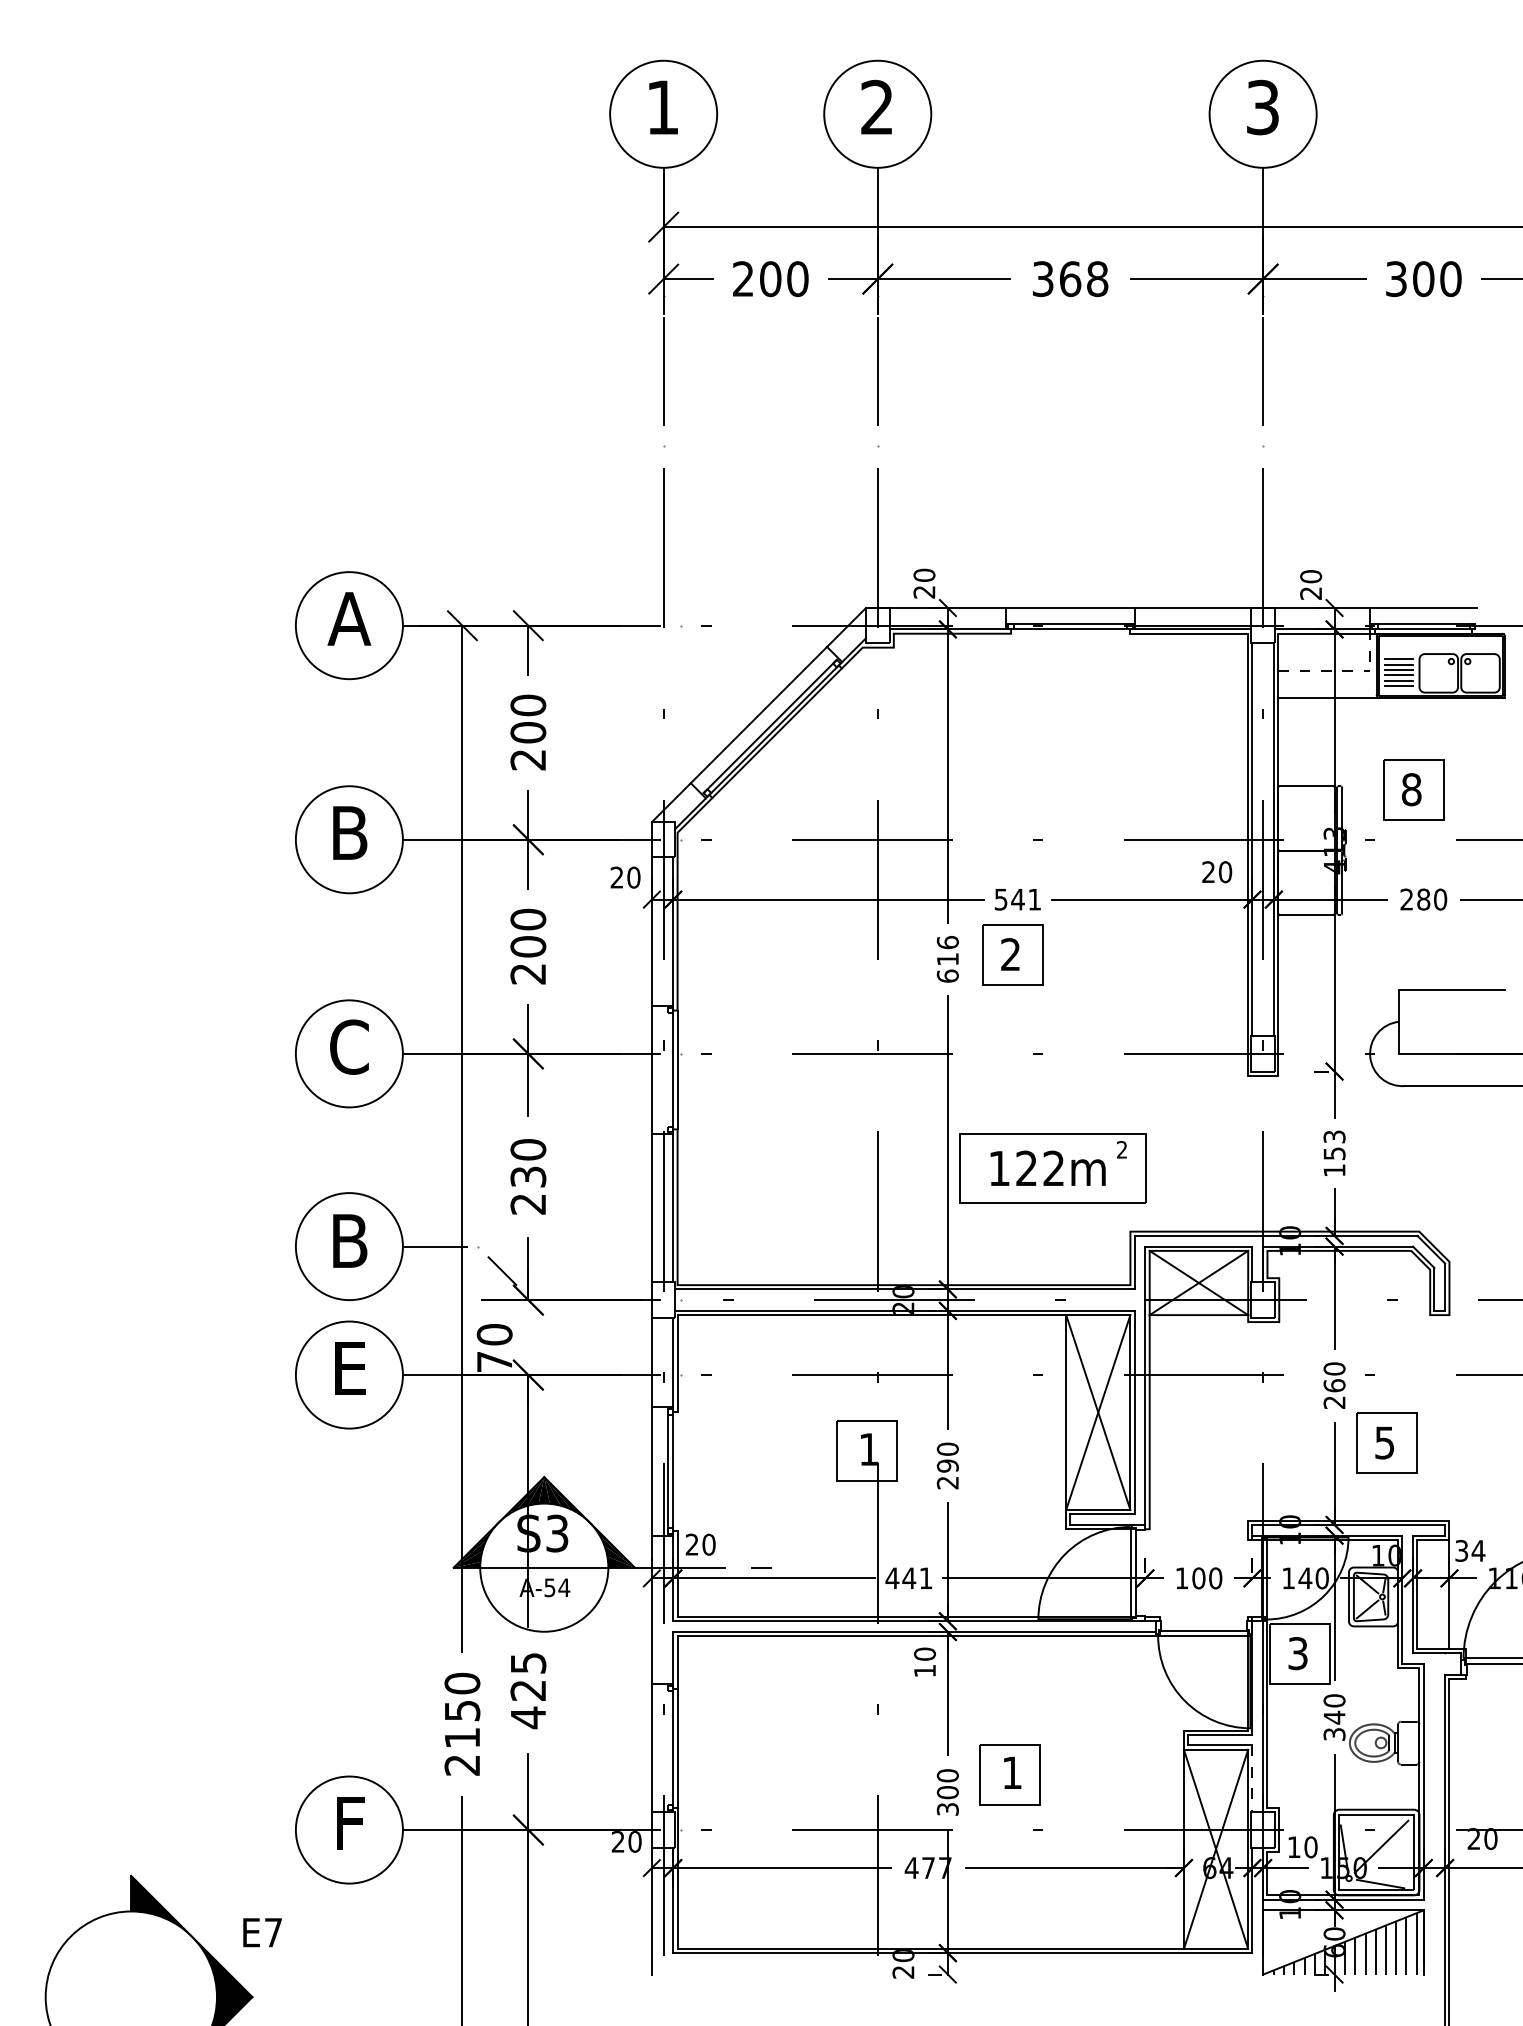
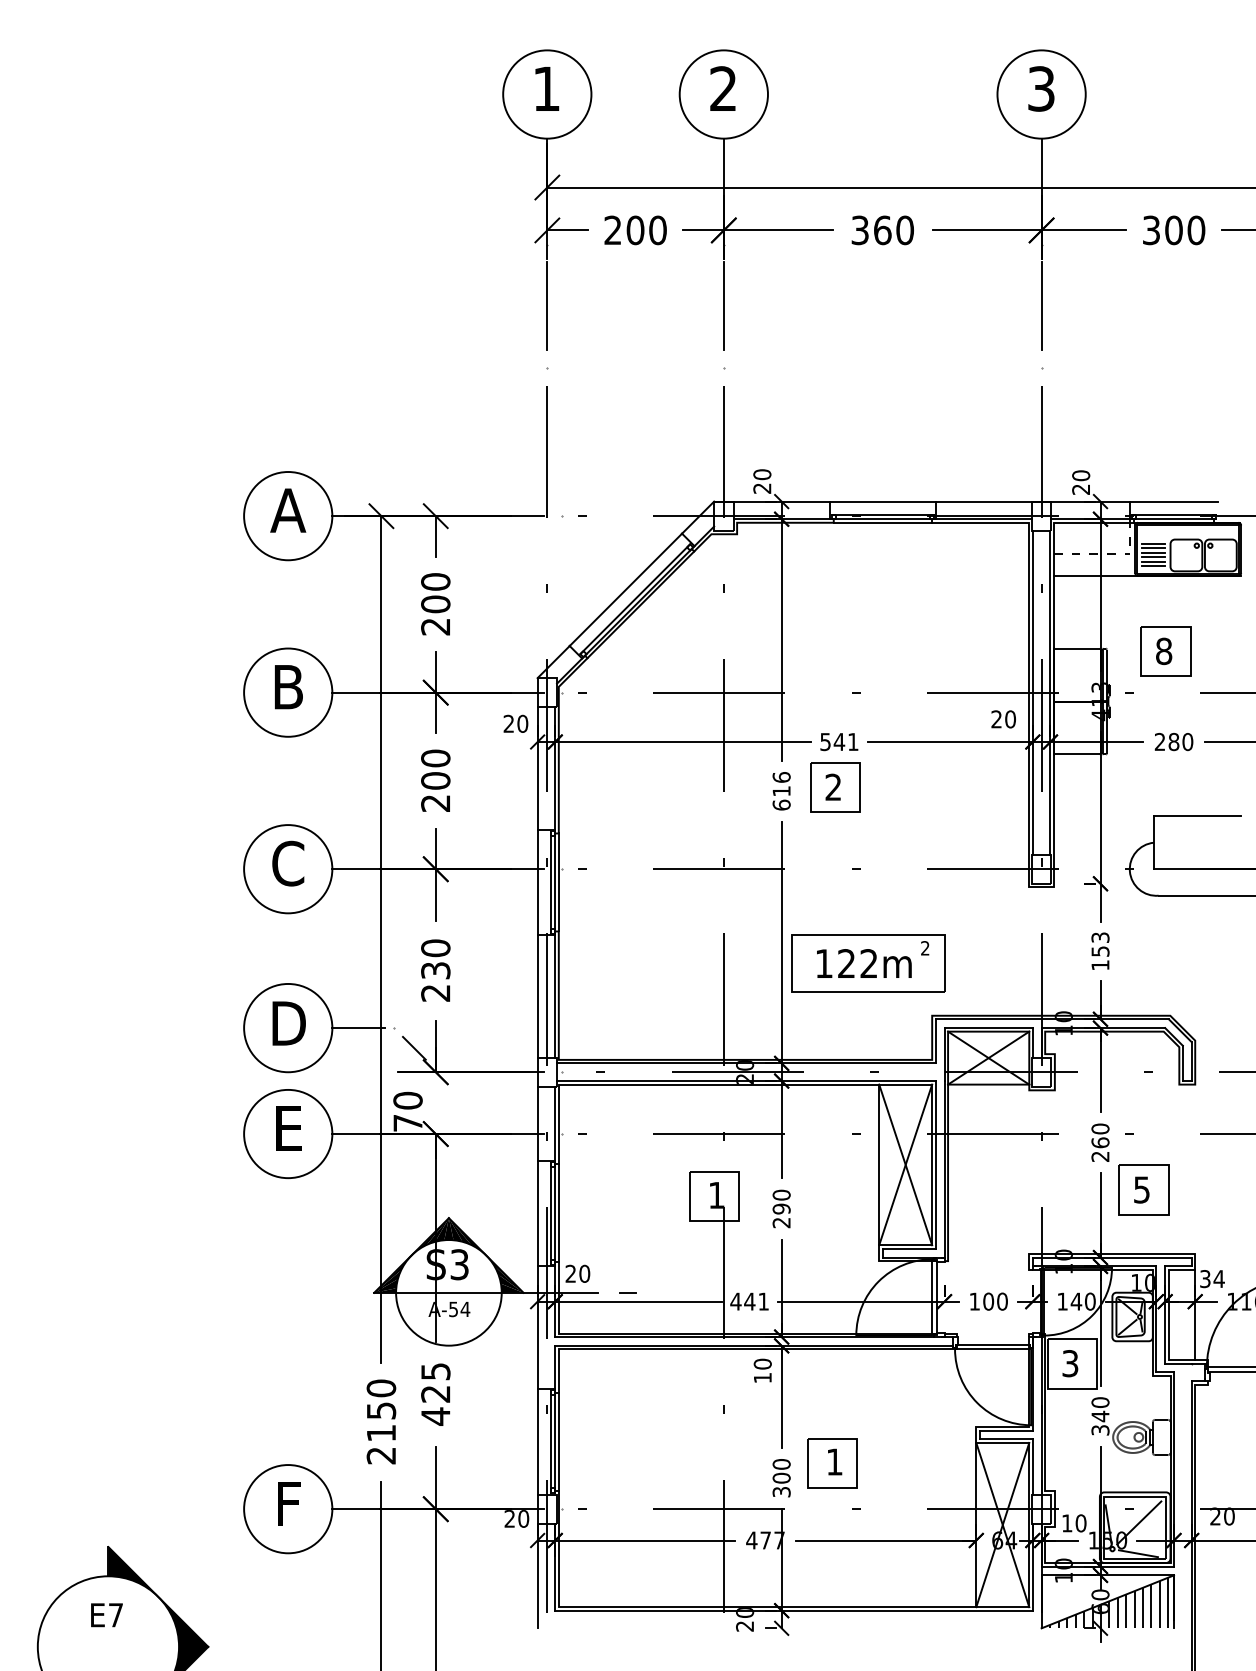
text: (1097, 278) -> (905, 229), 368 -> 360
line: (1070, 633) -> (882, 522), added
line: (667, 1069) -> (550, 882), added
text: (350, 1240) -> (289, 1023), B -> D
line: (677, 1471) -> (558, 1213), added
line: (667, 1748) -> (550, 1441), added
line: (1252, 1779) -> (1032, 1467), dashed -> solid
text: (262, 1932) -> (106, 1615), moved

